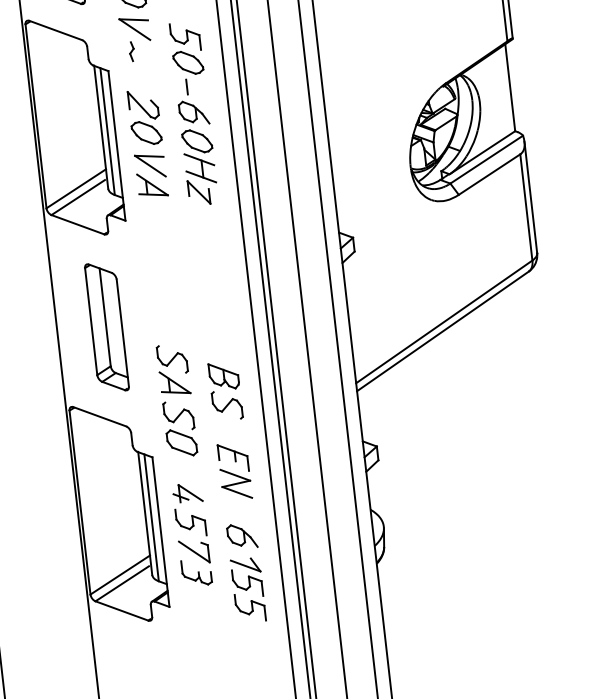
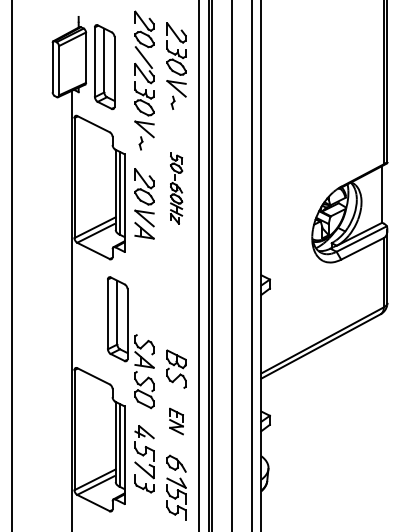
part: (194, 114) -> (176, 188), size x0.6
part: (106, 327) -> (117, 319), moved
part: (234, 471) -> (176, 421), size x0.7

